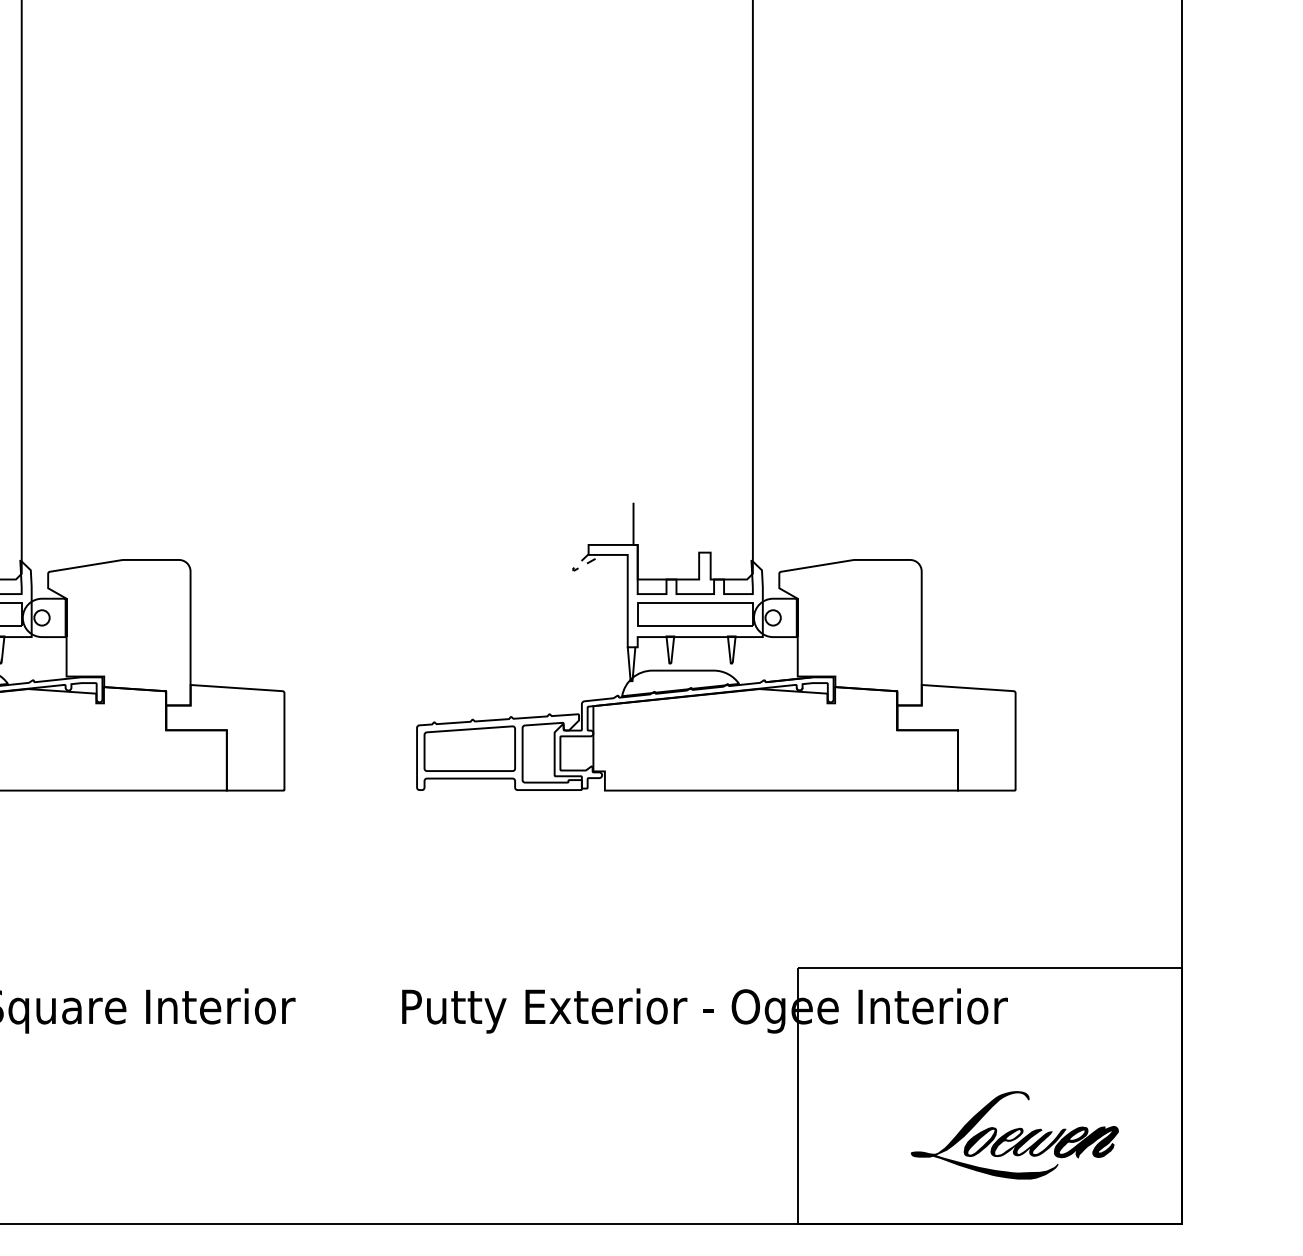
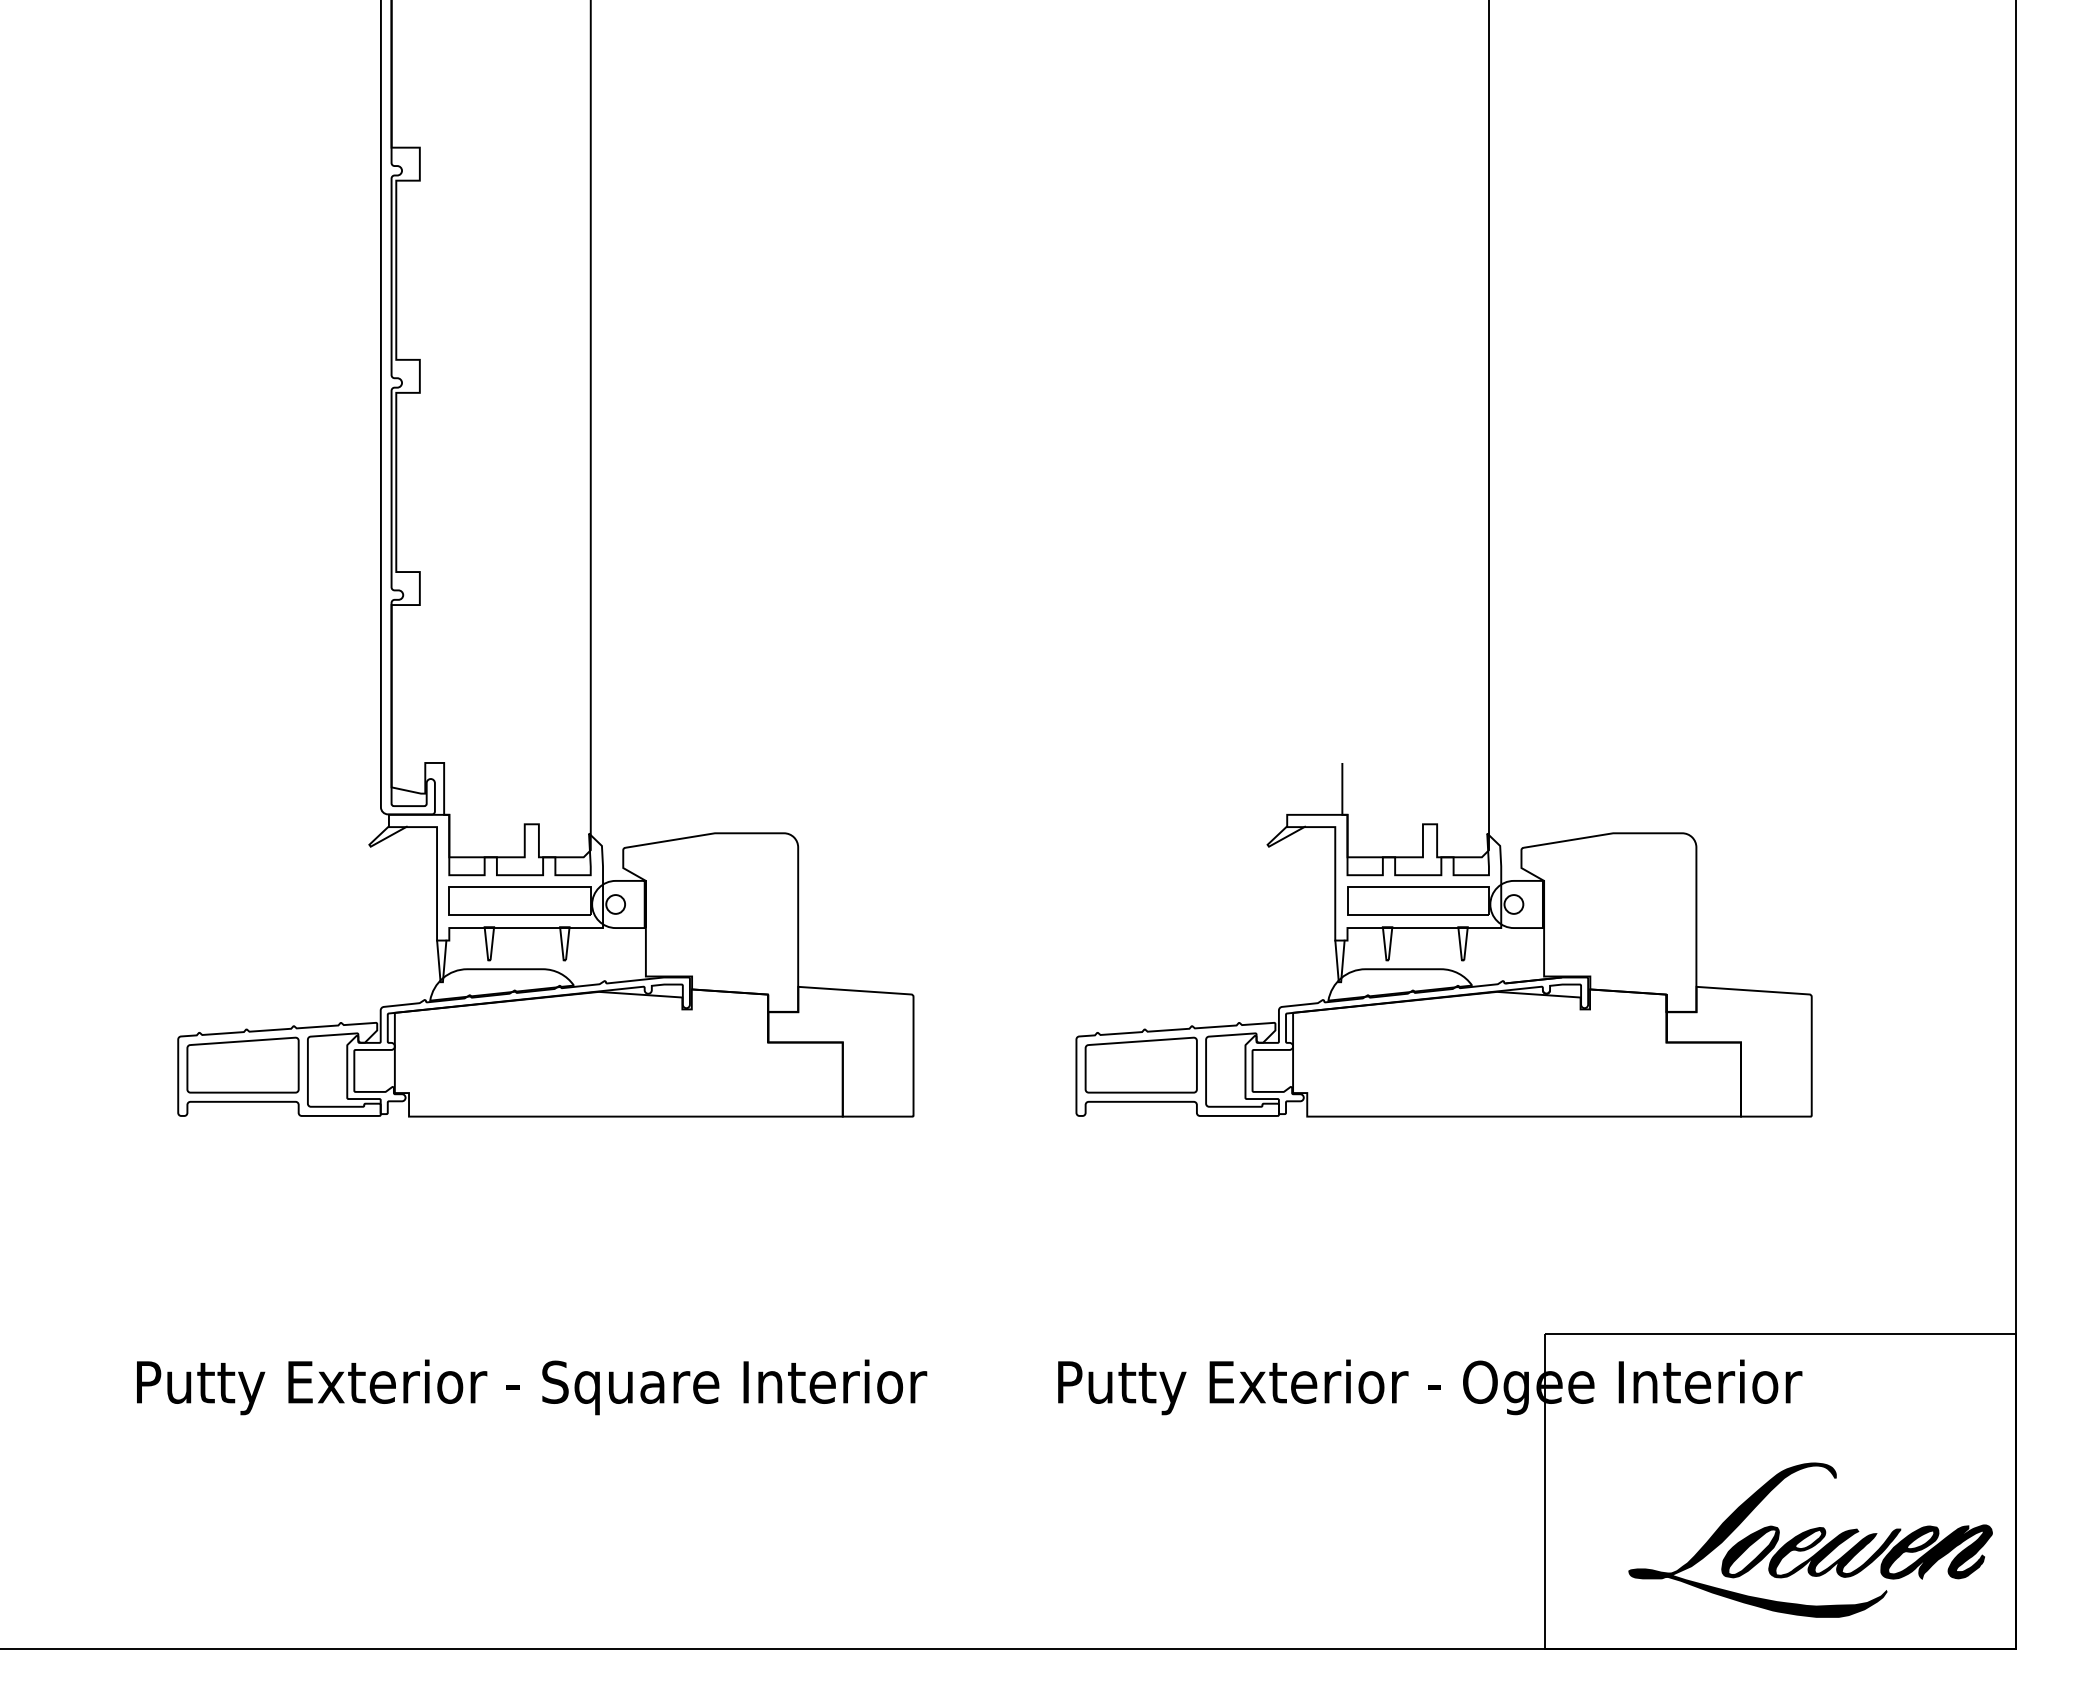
line: (578, 568) -> (1274, 843), dashed -> solid
part: (1014, 1134) -> (1810, 1539), size x1.43

